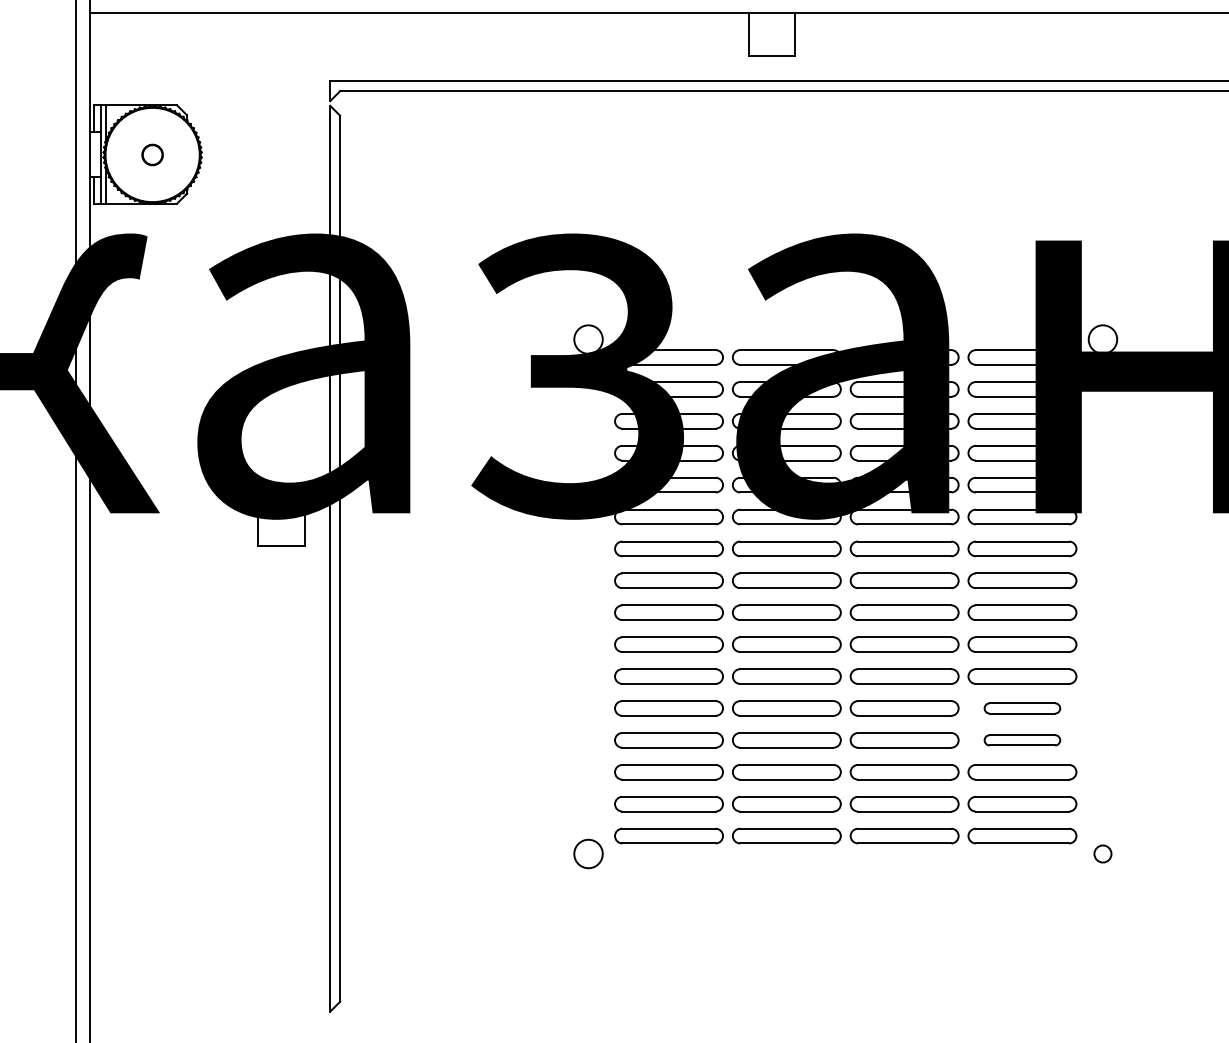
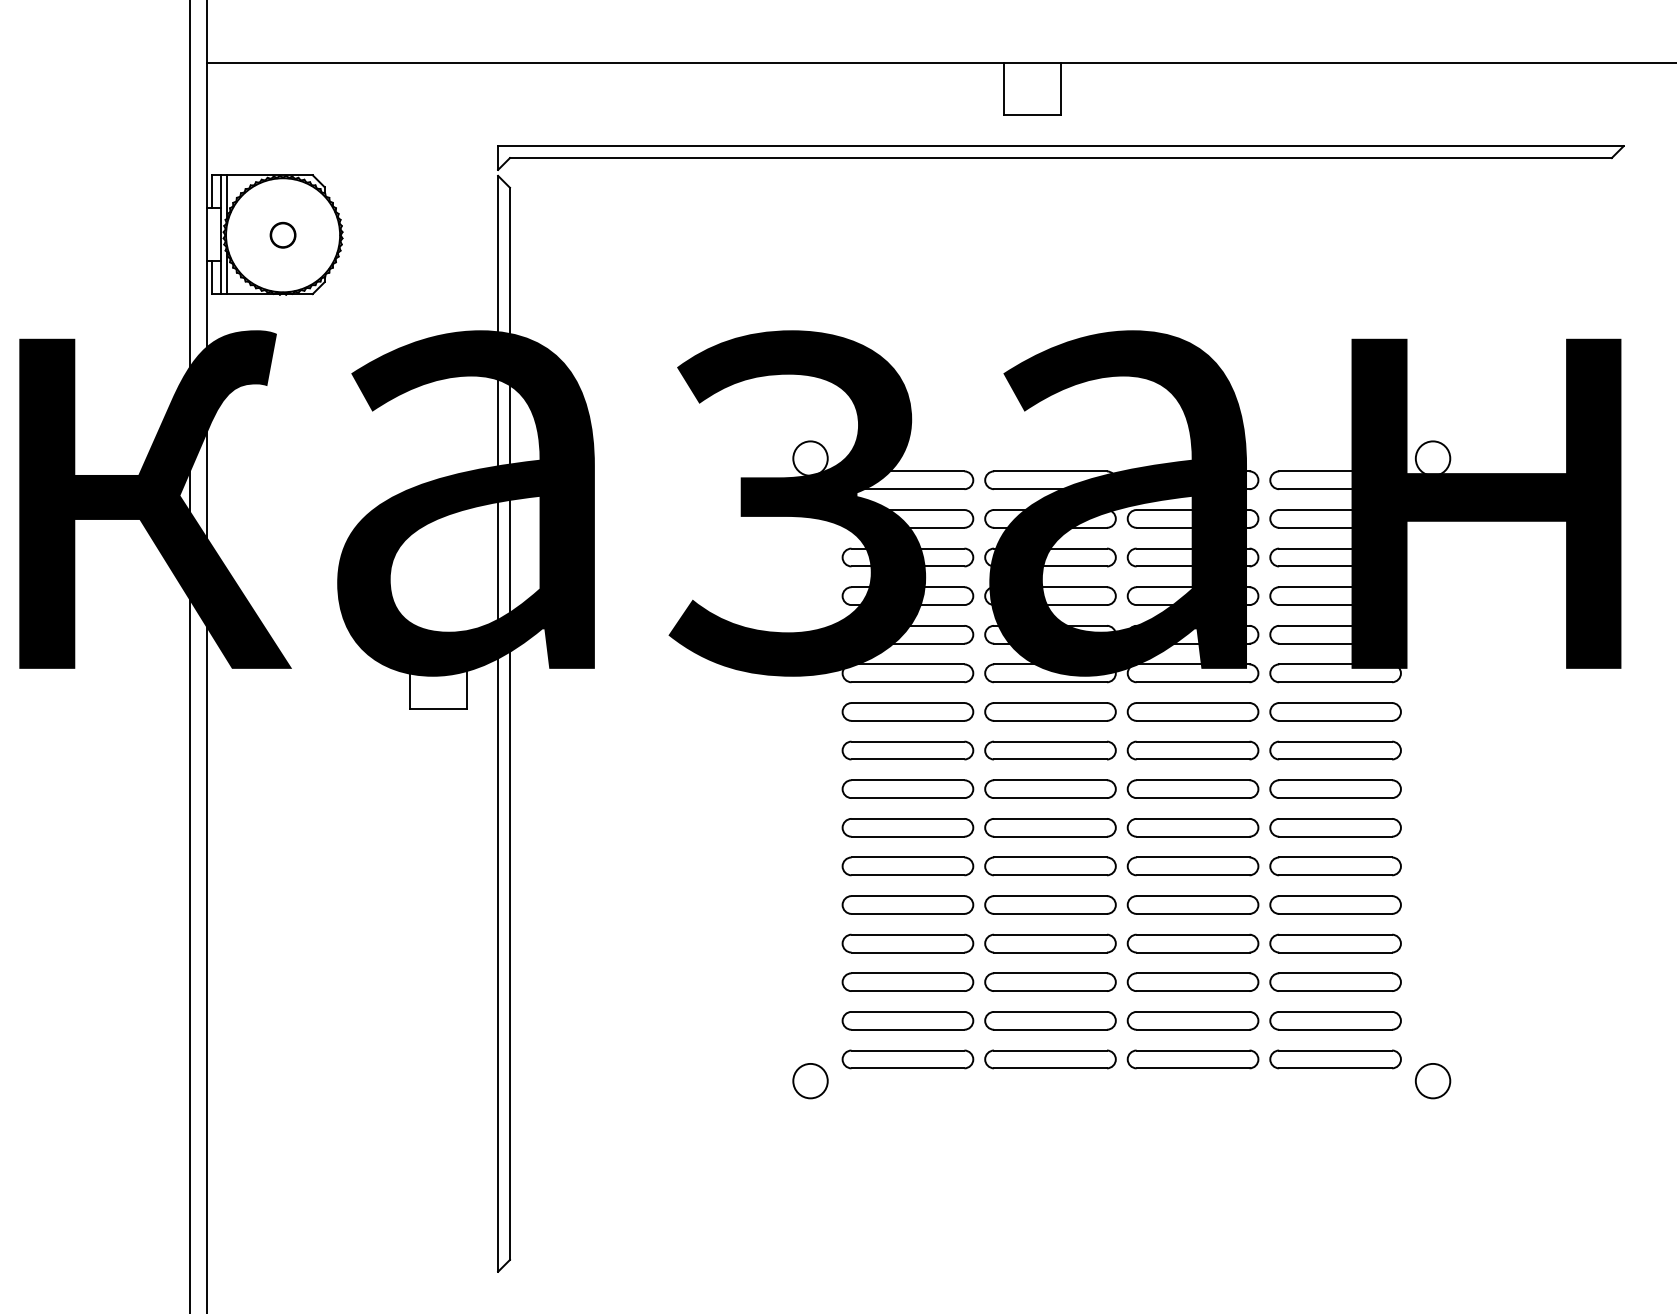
part: (1022, 708) -> (1335, 904), size x1.43
part: (1022, 740) -> (1335, 943), size x1.43
circle: (1102, 853) -> (1432, 1080), size x1.67

